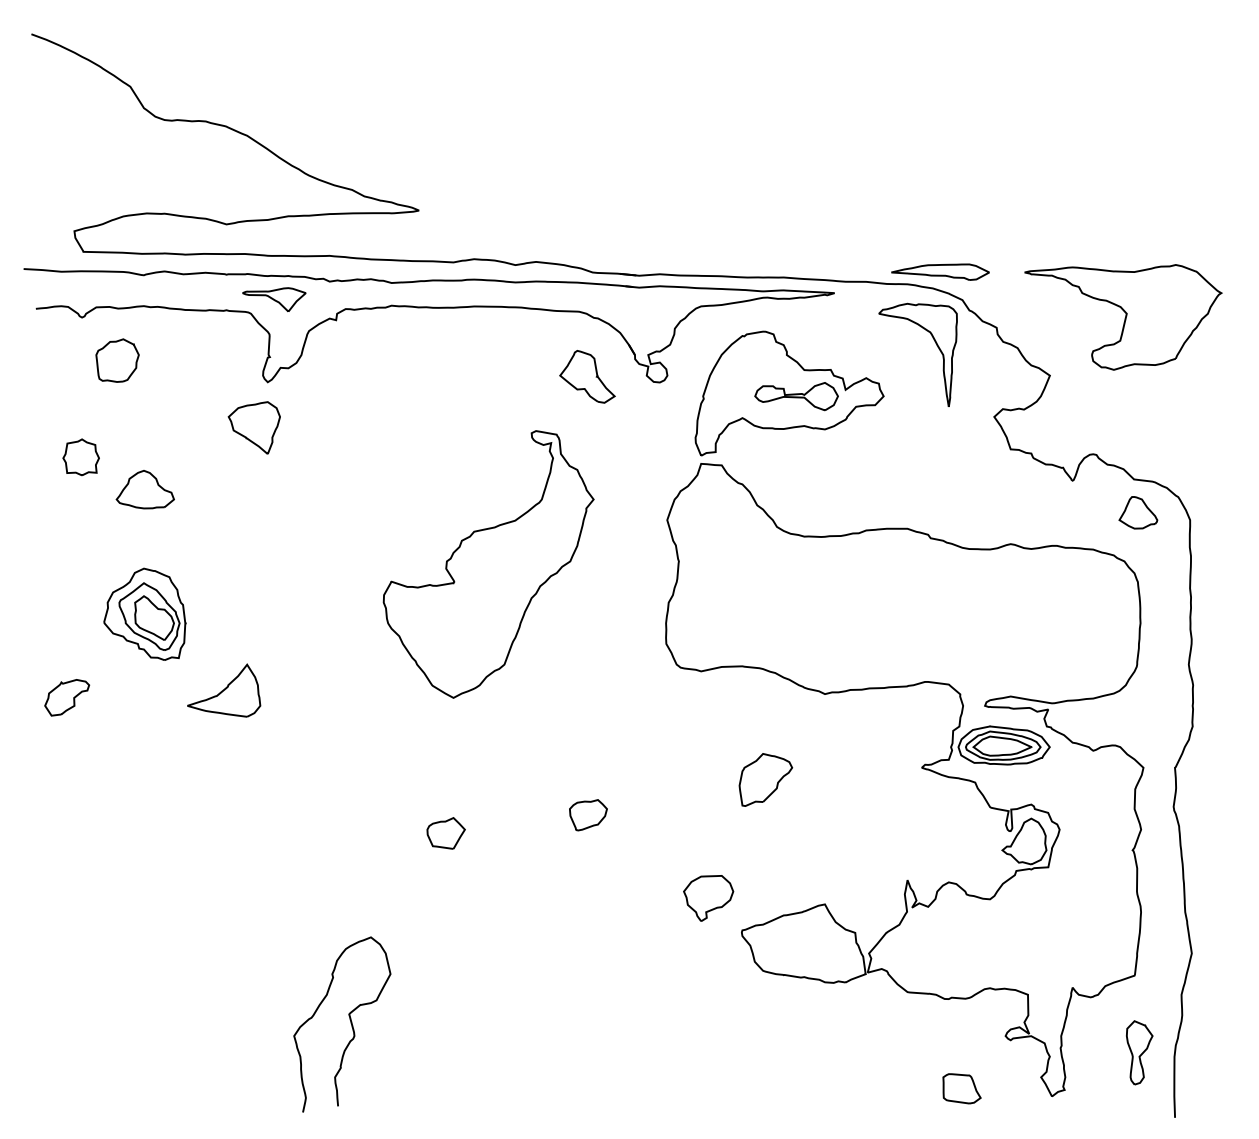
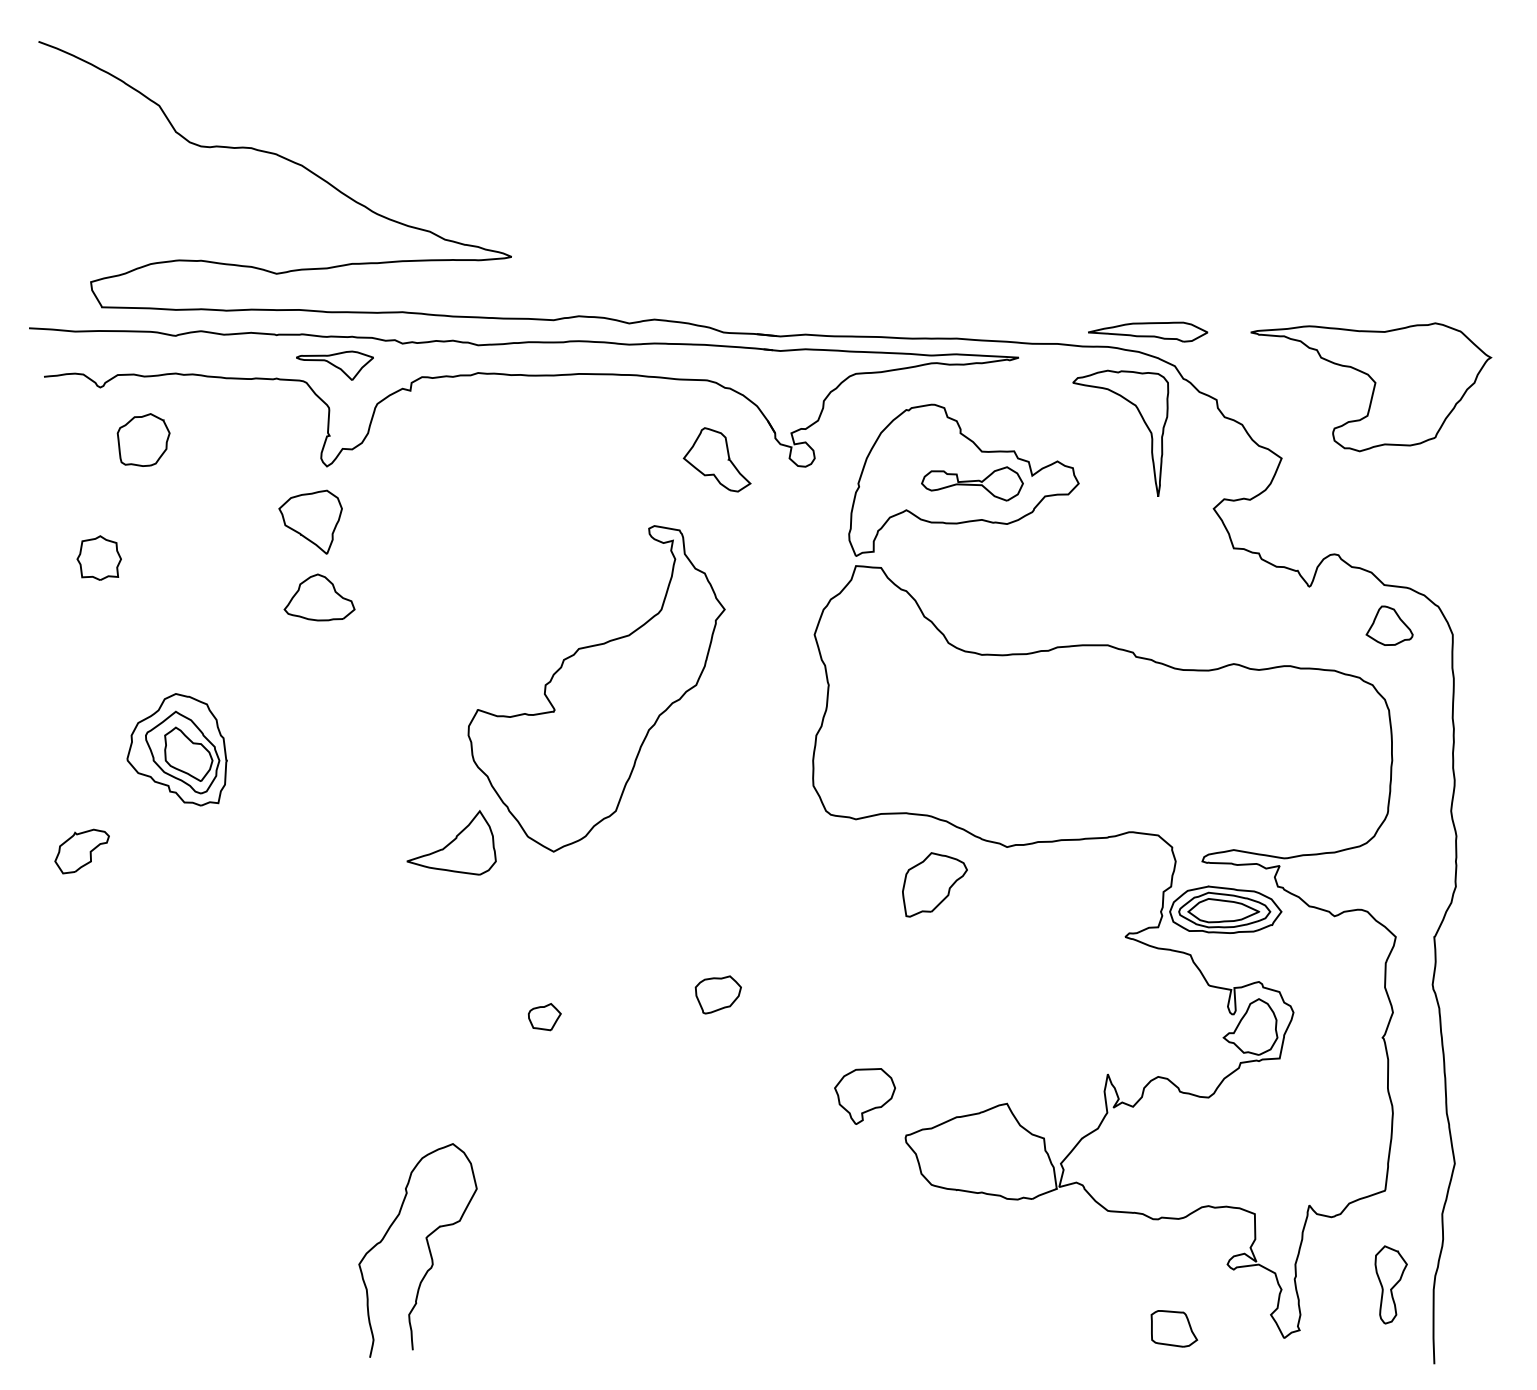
part: (145, 489) -> (319, 597), moved
part: (223, 690) -> (451, 842), moved
part: (765, 779) -> (934, 884), moved
part: (445, 832) -> (544, 1016), size x0.7

